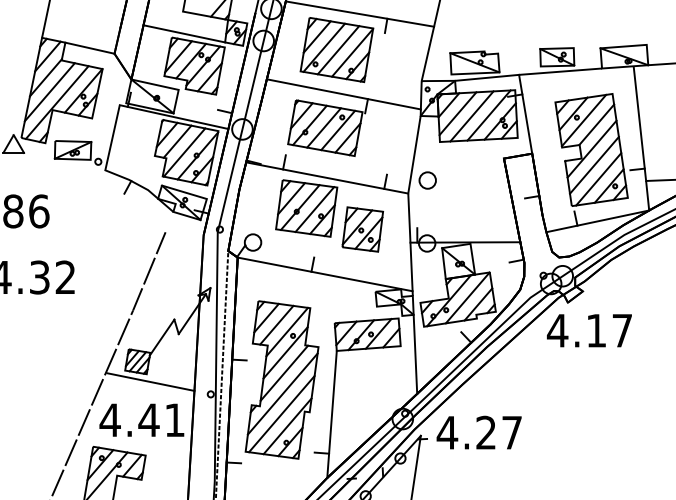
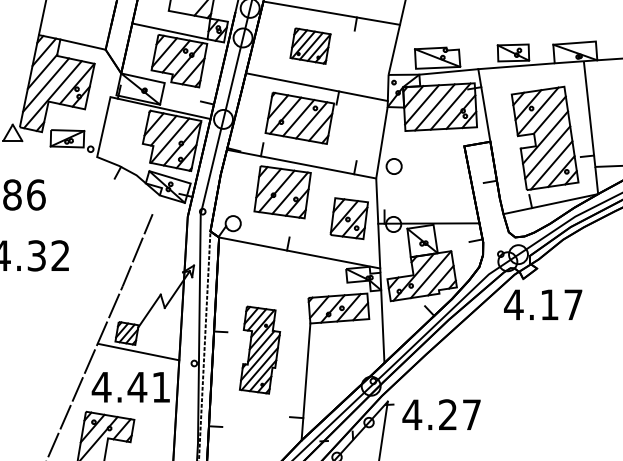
part: (336, 49) -> (310, 45), size x0.6
part: (361, 229) -> (348, 218), moved
part: (281, 379) -> (259, 349), size x0.6
text: (479, 432) -> (441, 414), moved

